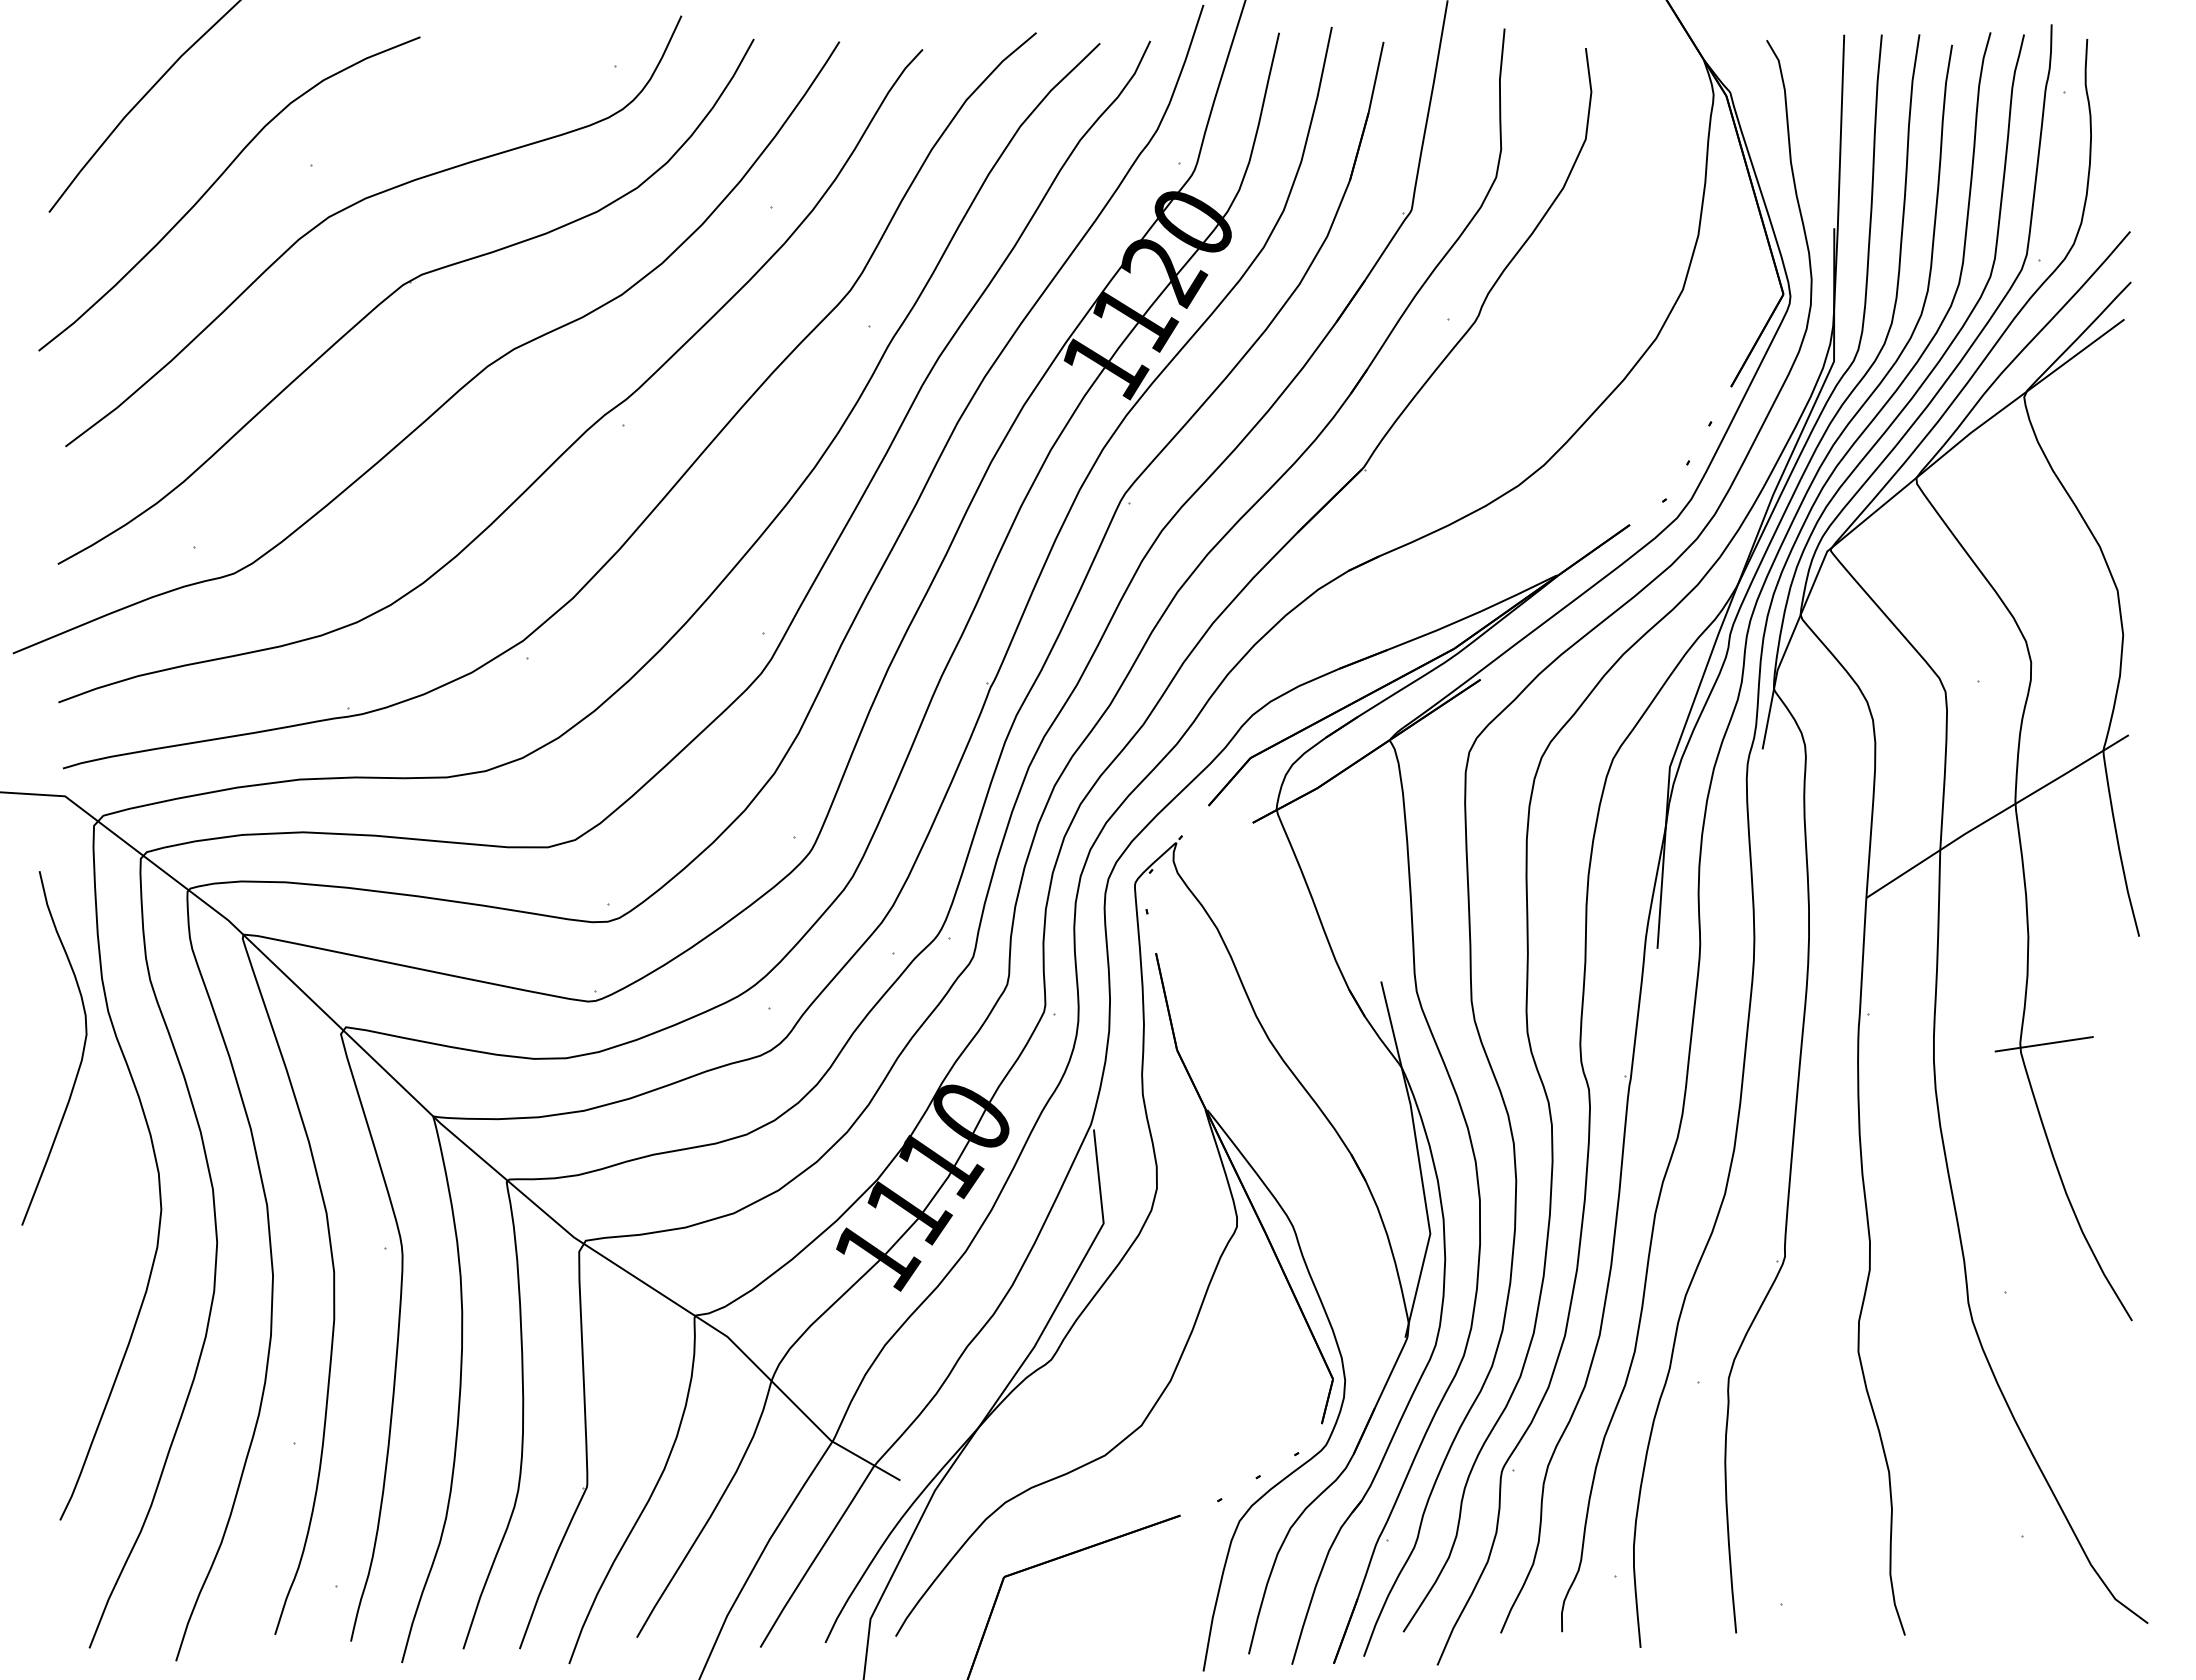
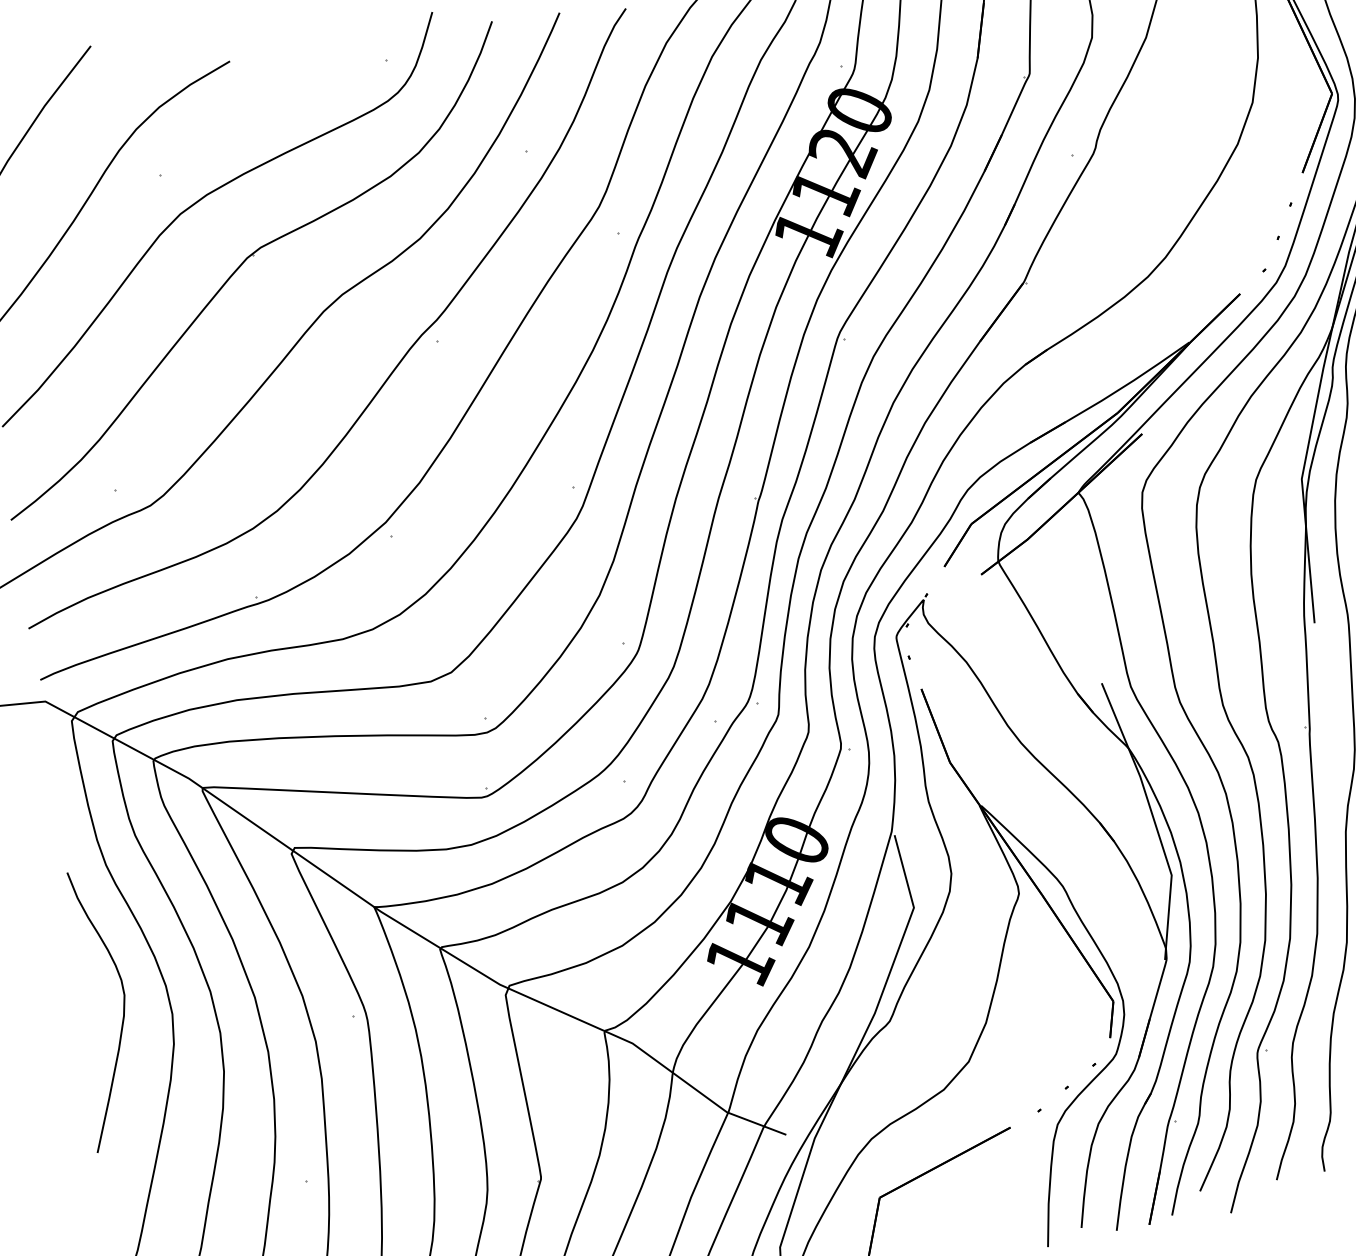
curve: (81, 1055) -> (123, 1012), moved

